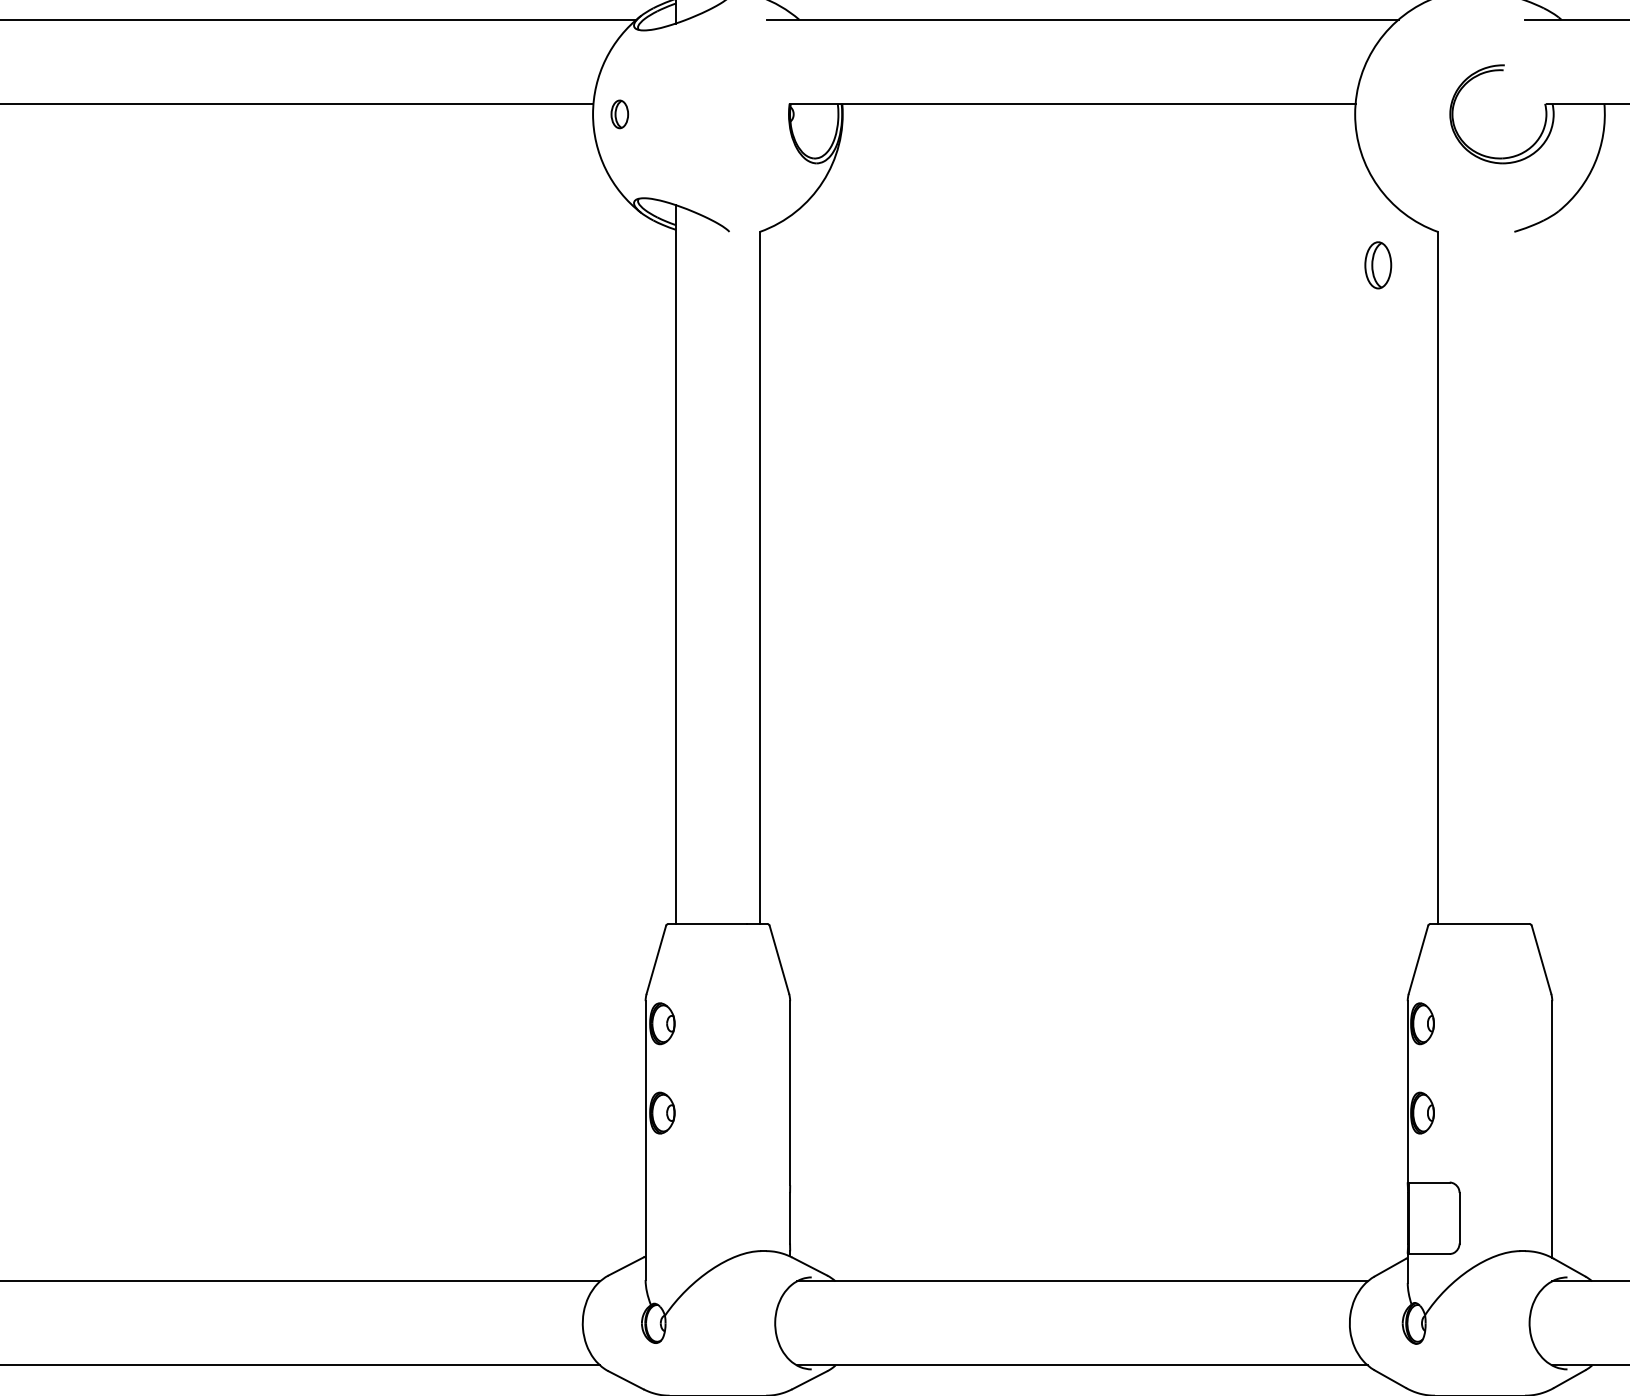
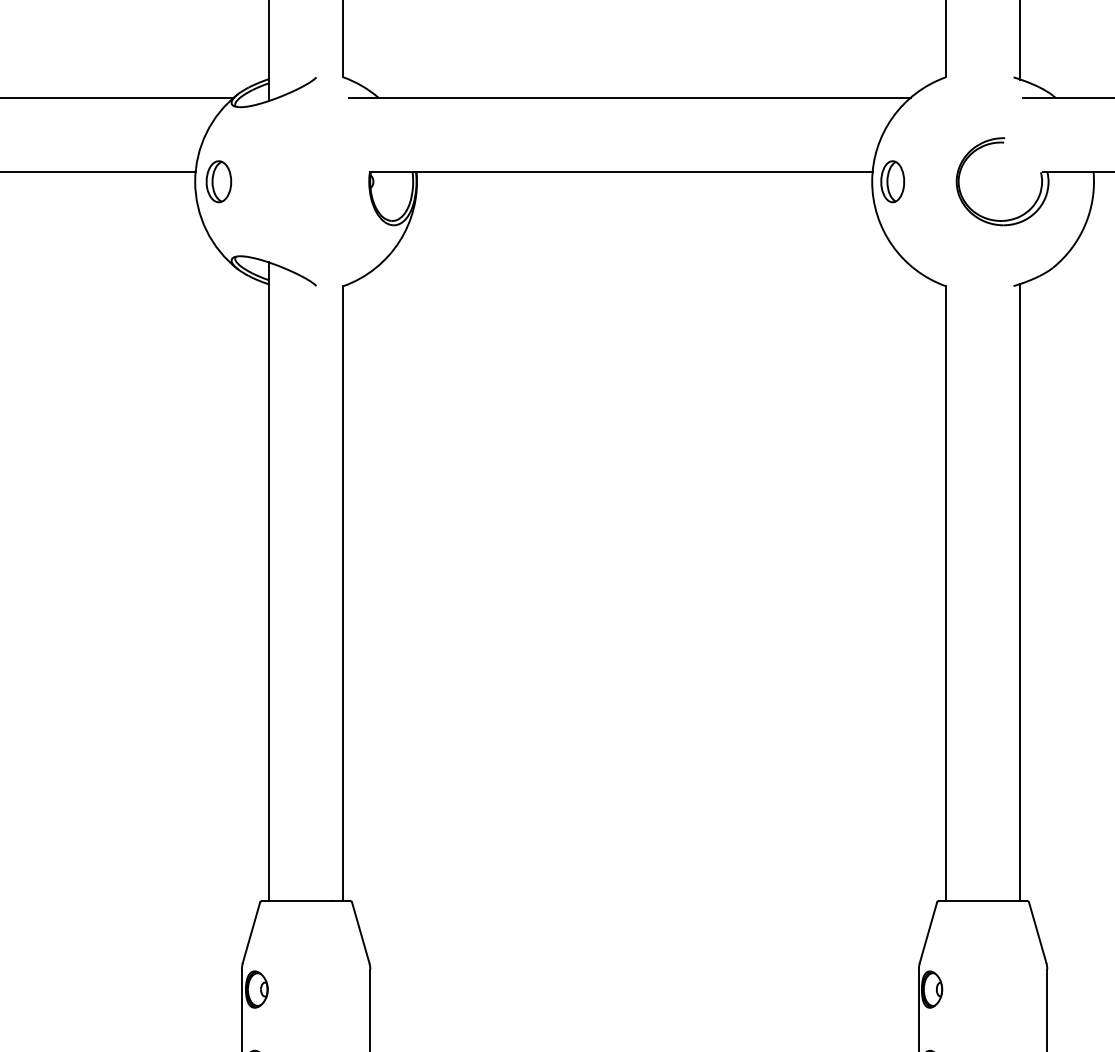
part: (619, 114) -> (218, 181), size x1.67
part: (1377, 265) -> (892, 181), moved
line: (1522, 576) -> (1020, 592), added

